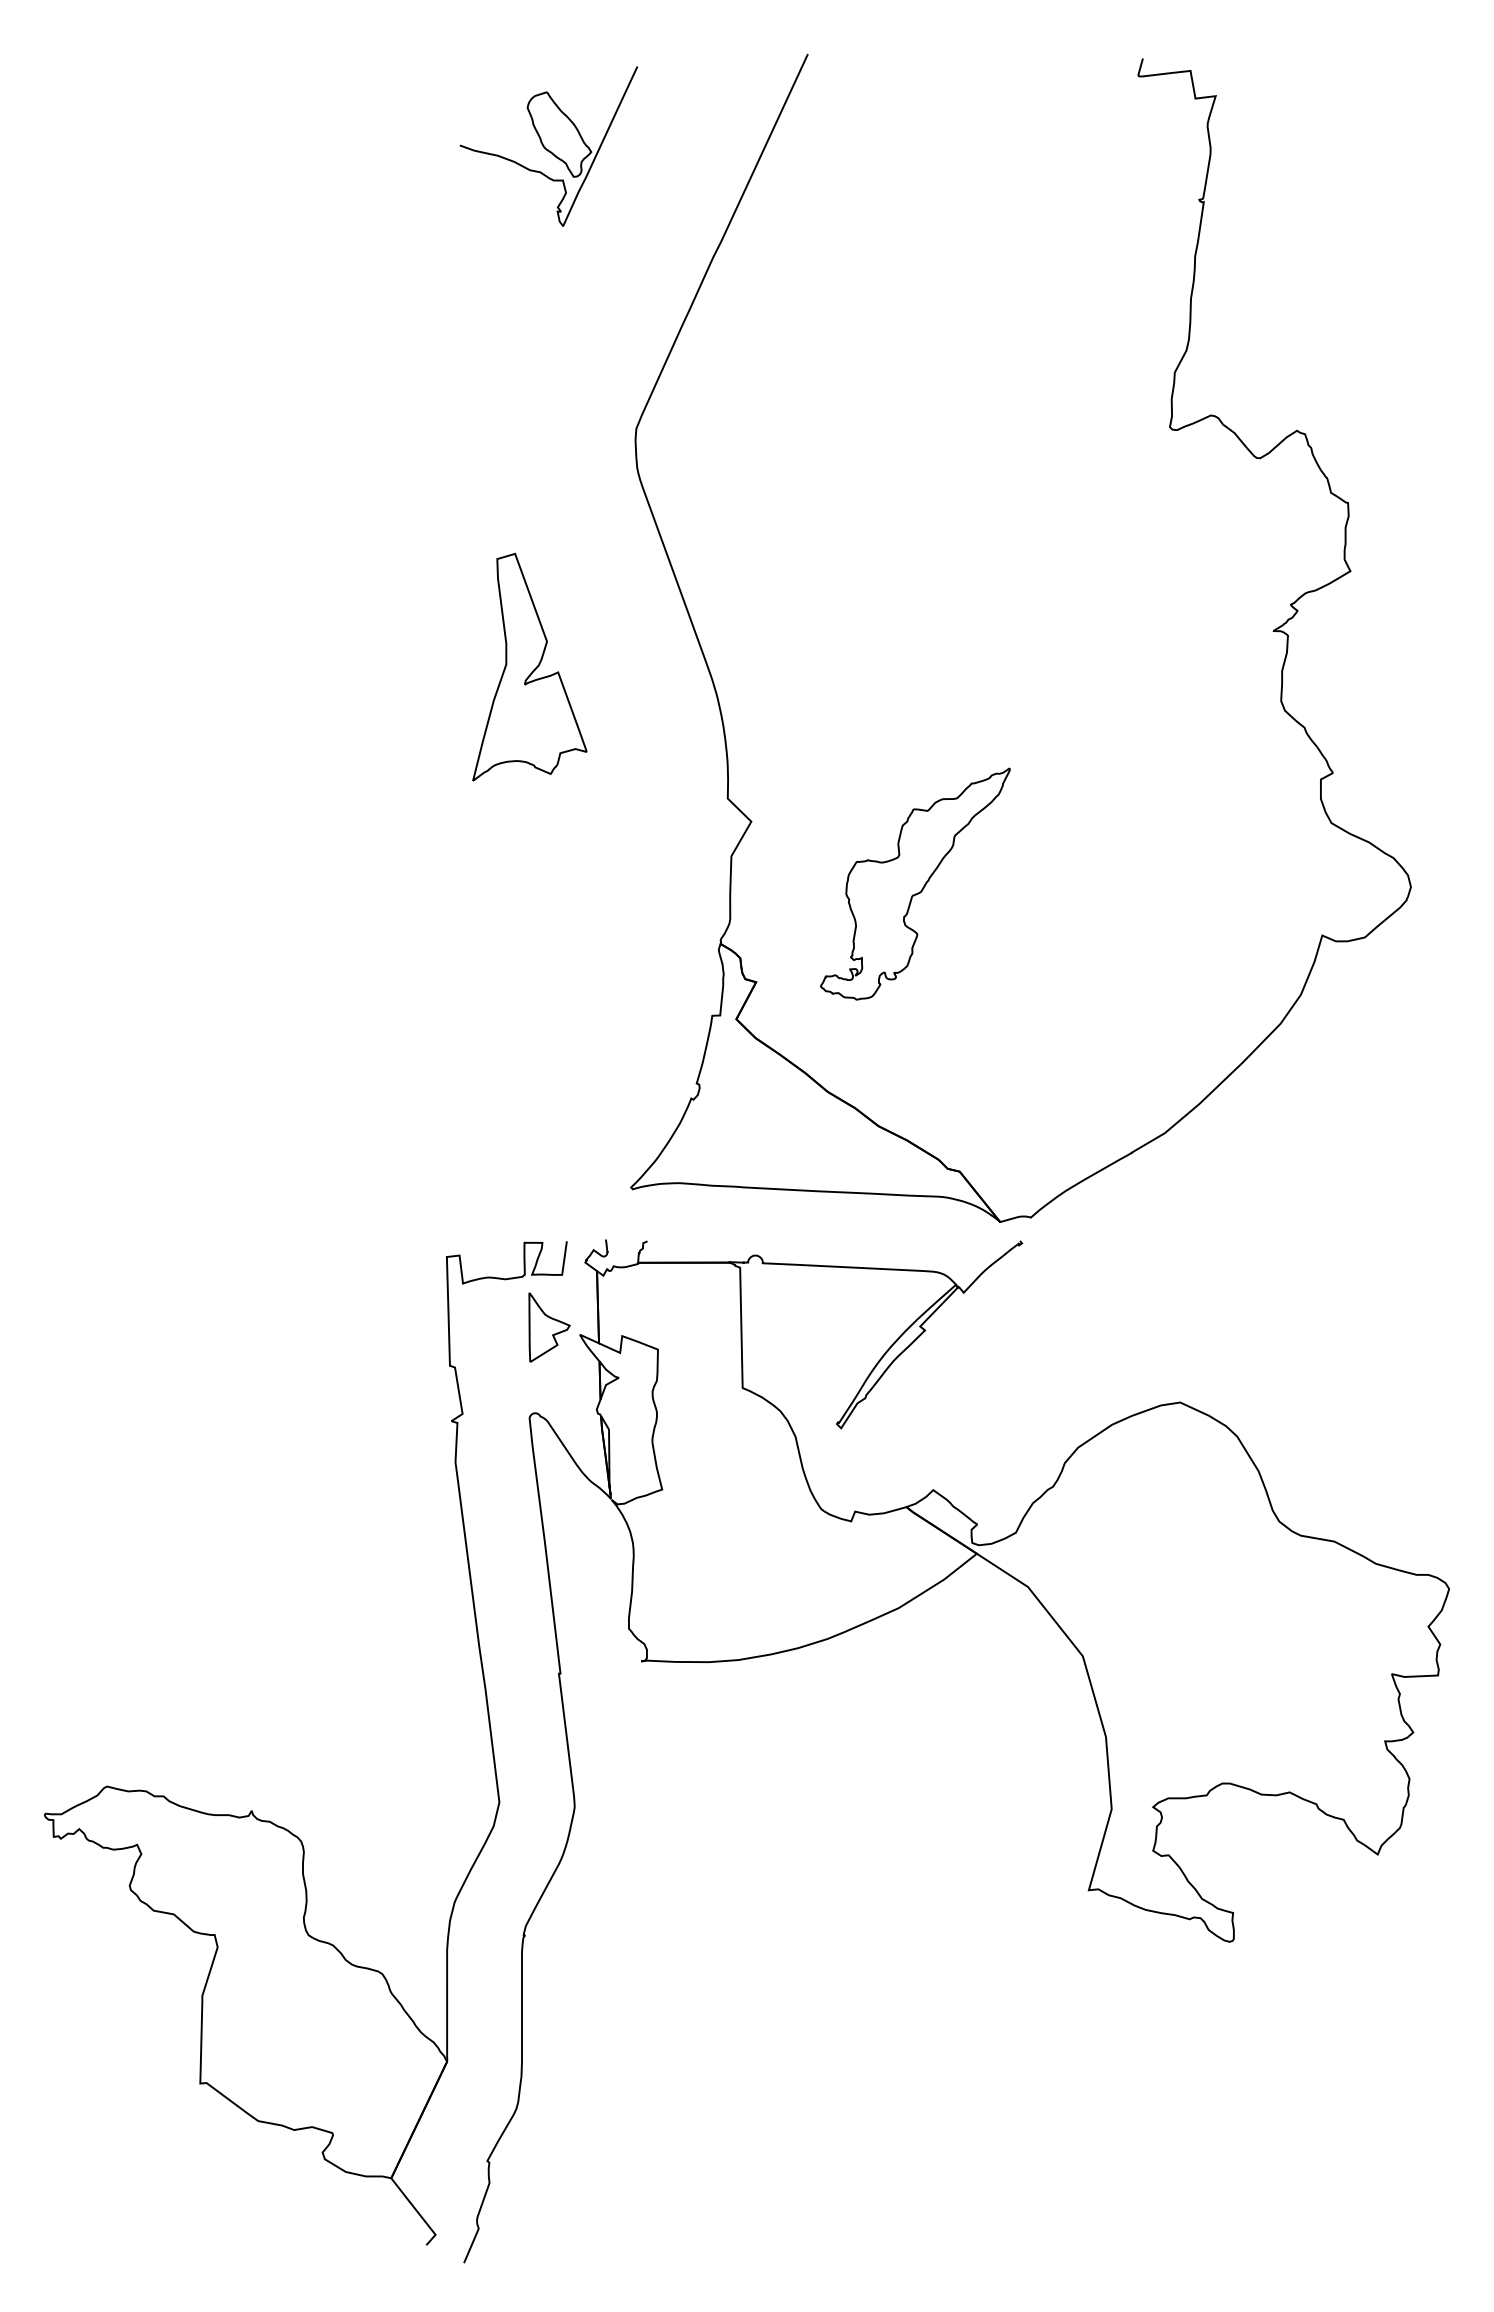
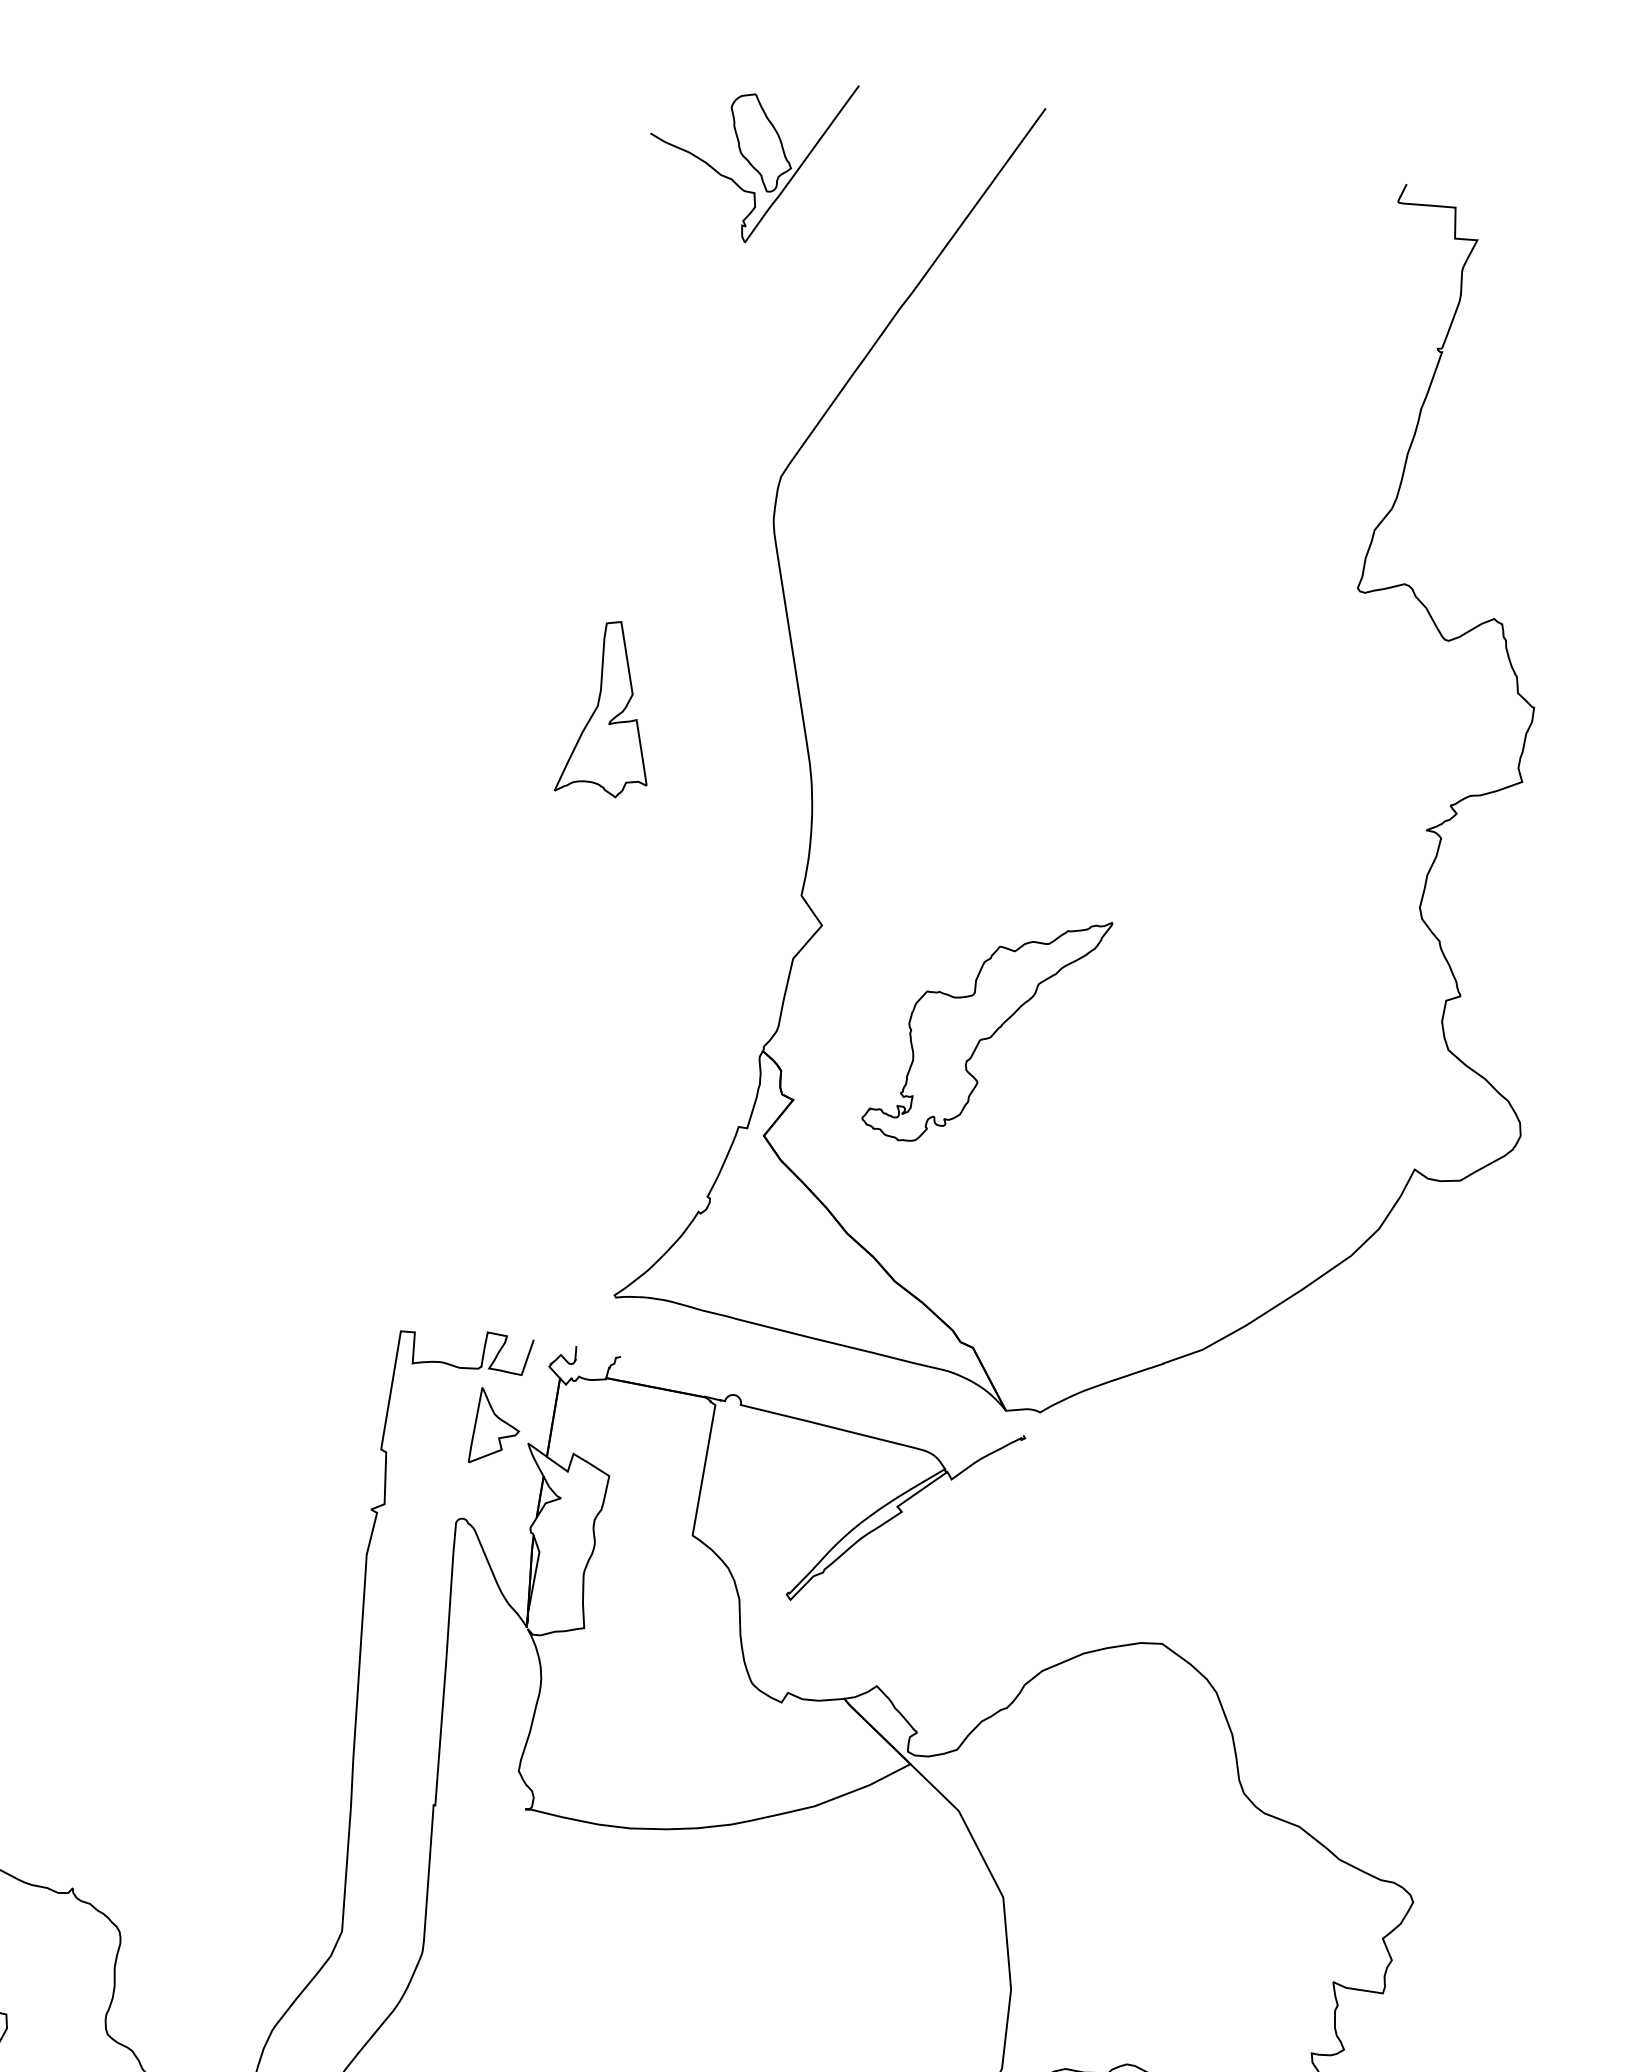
part: (529, 666) -> (615, 710), size x0.71

